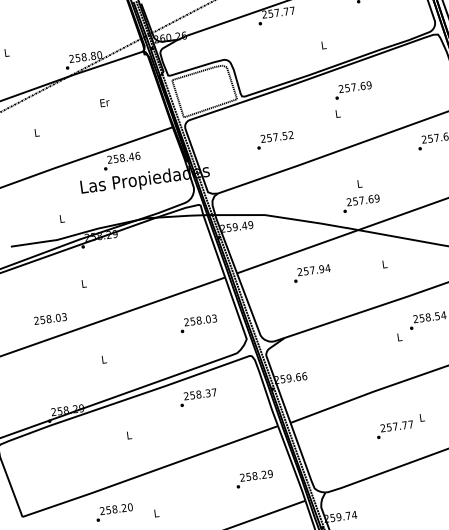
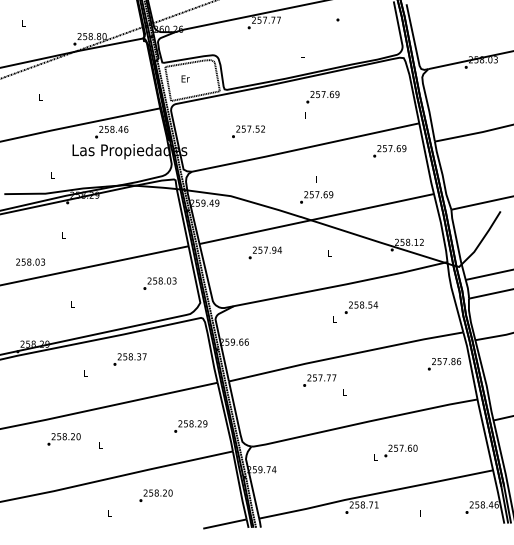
text: (104, 102) -> (185, 78), moved
text: (197, 397) -> (129, 359), moved
text: (394, 429) -> (319, 380), moved

